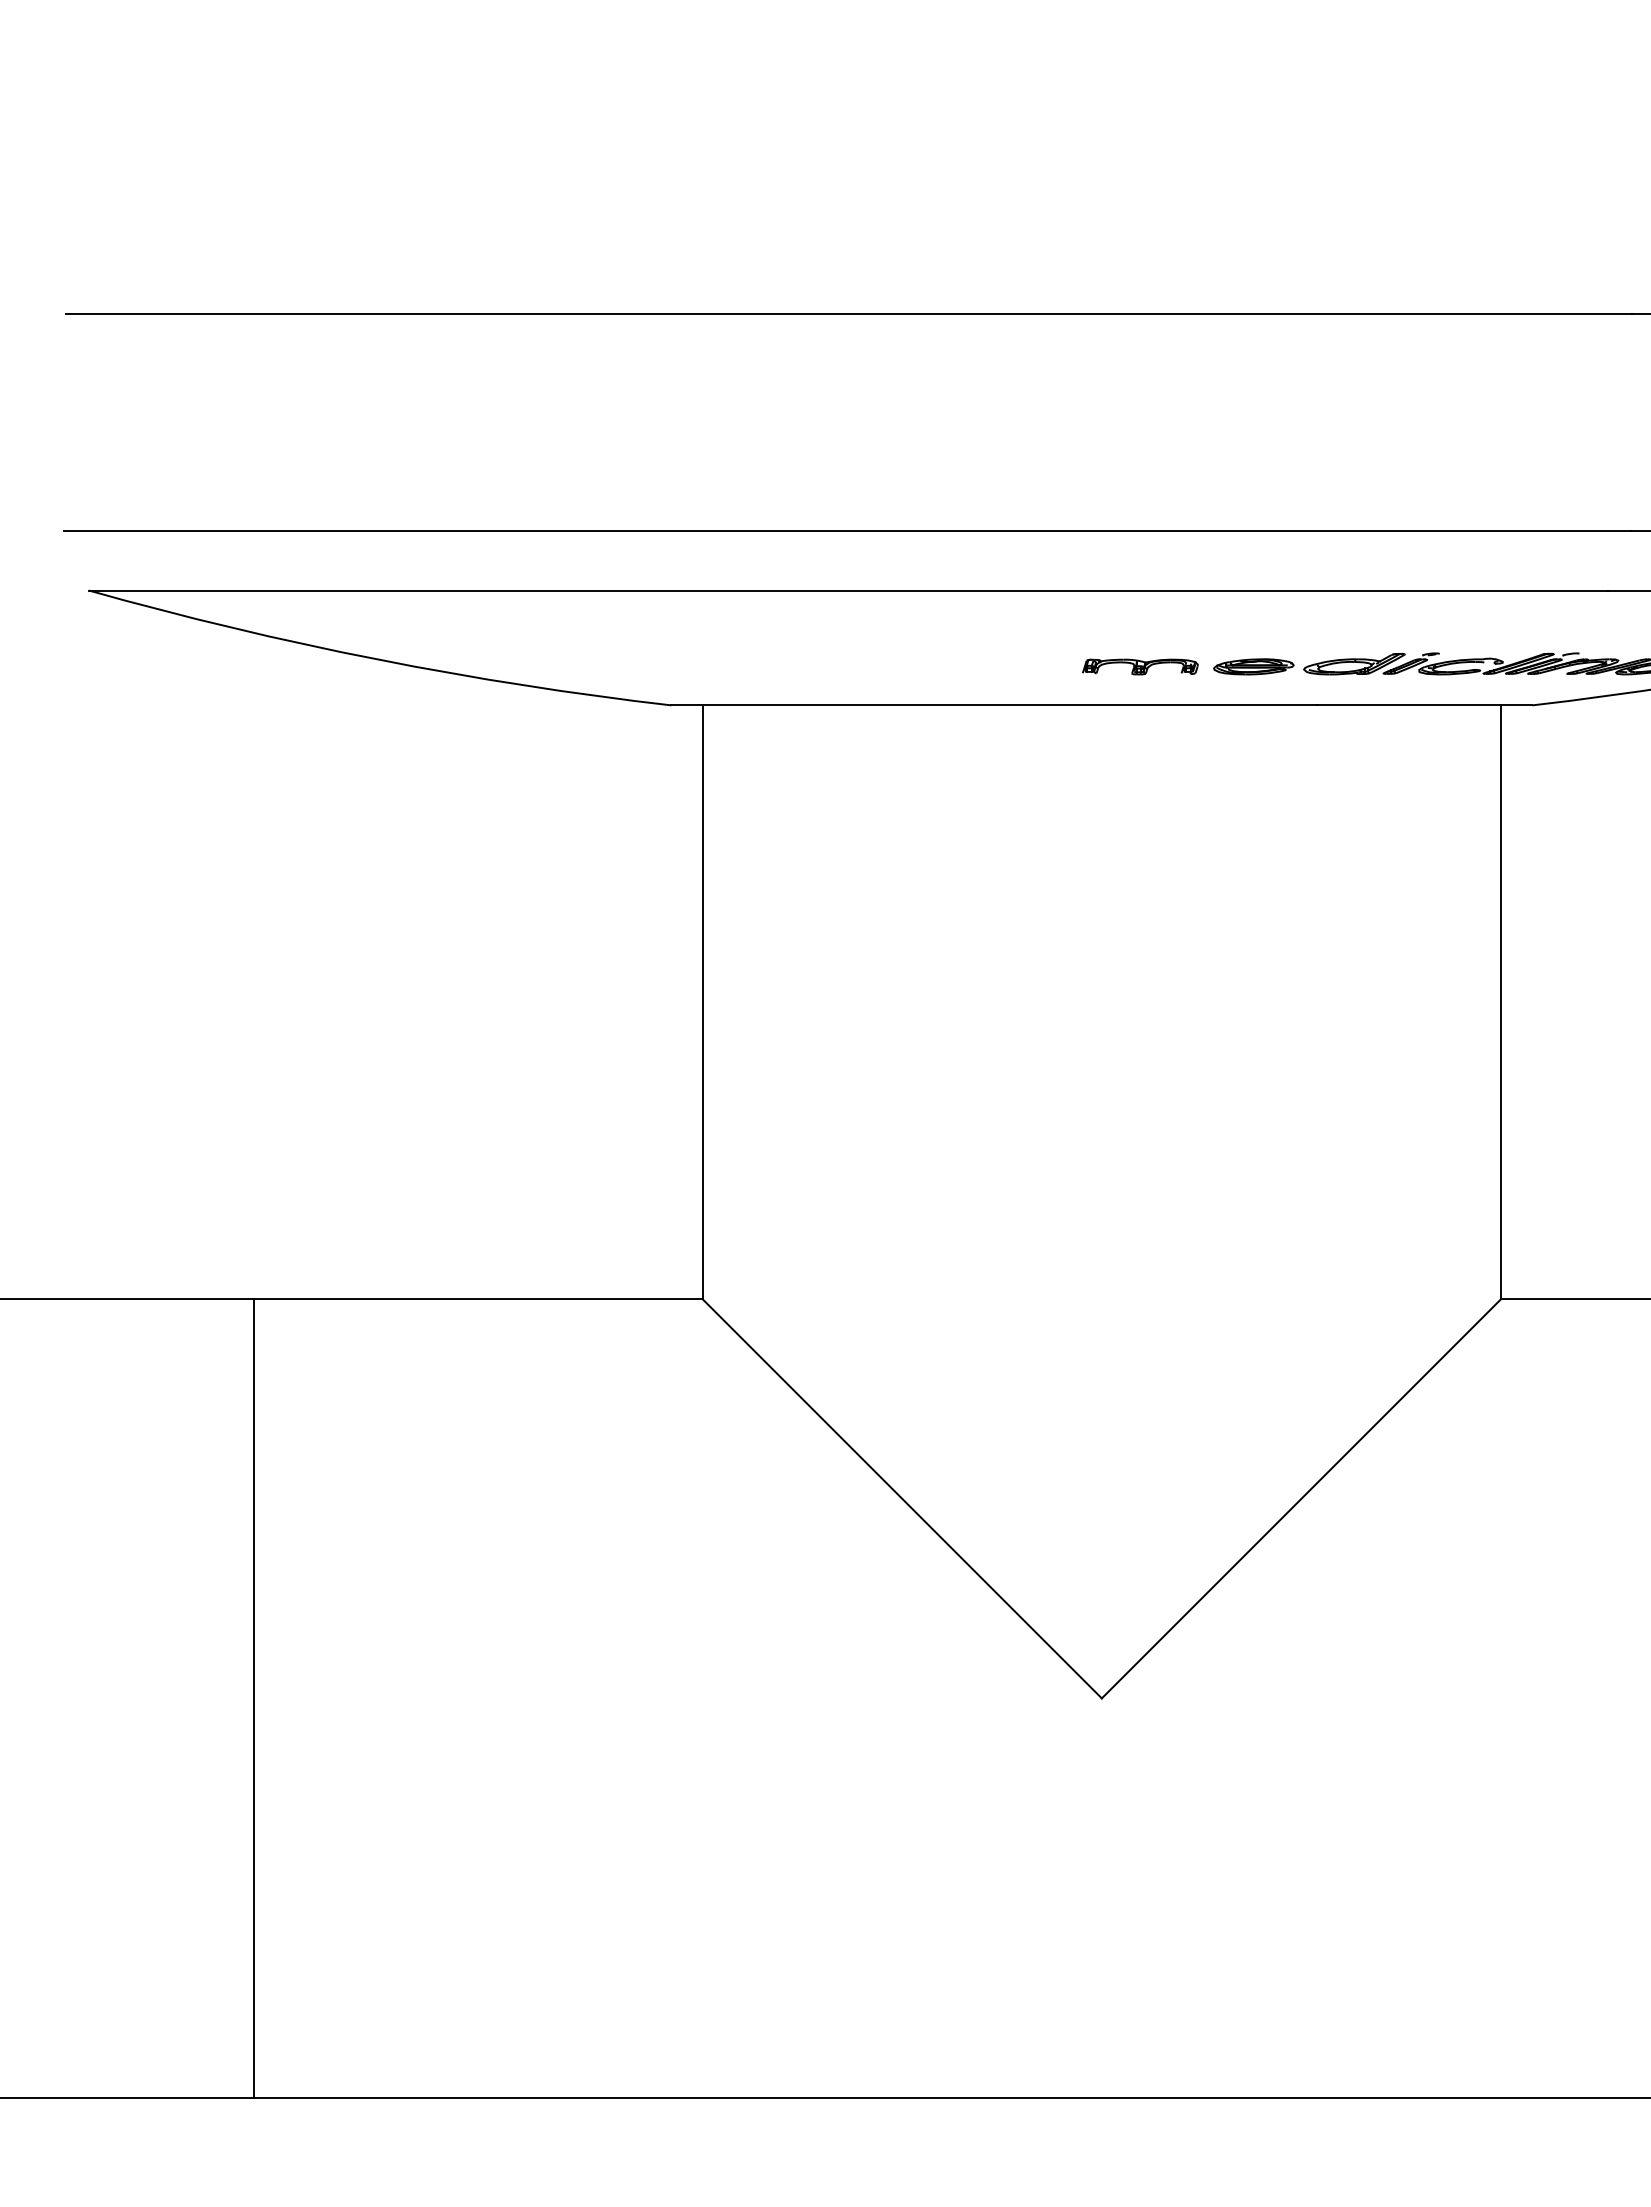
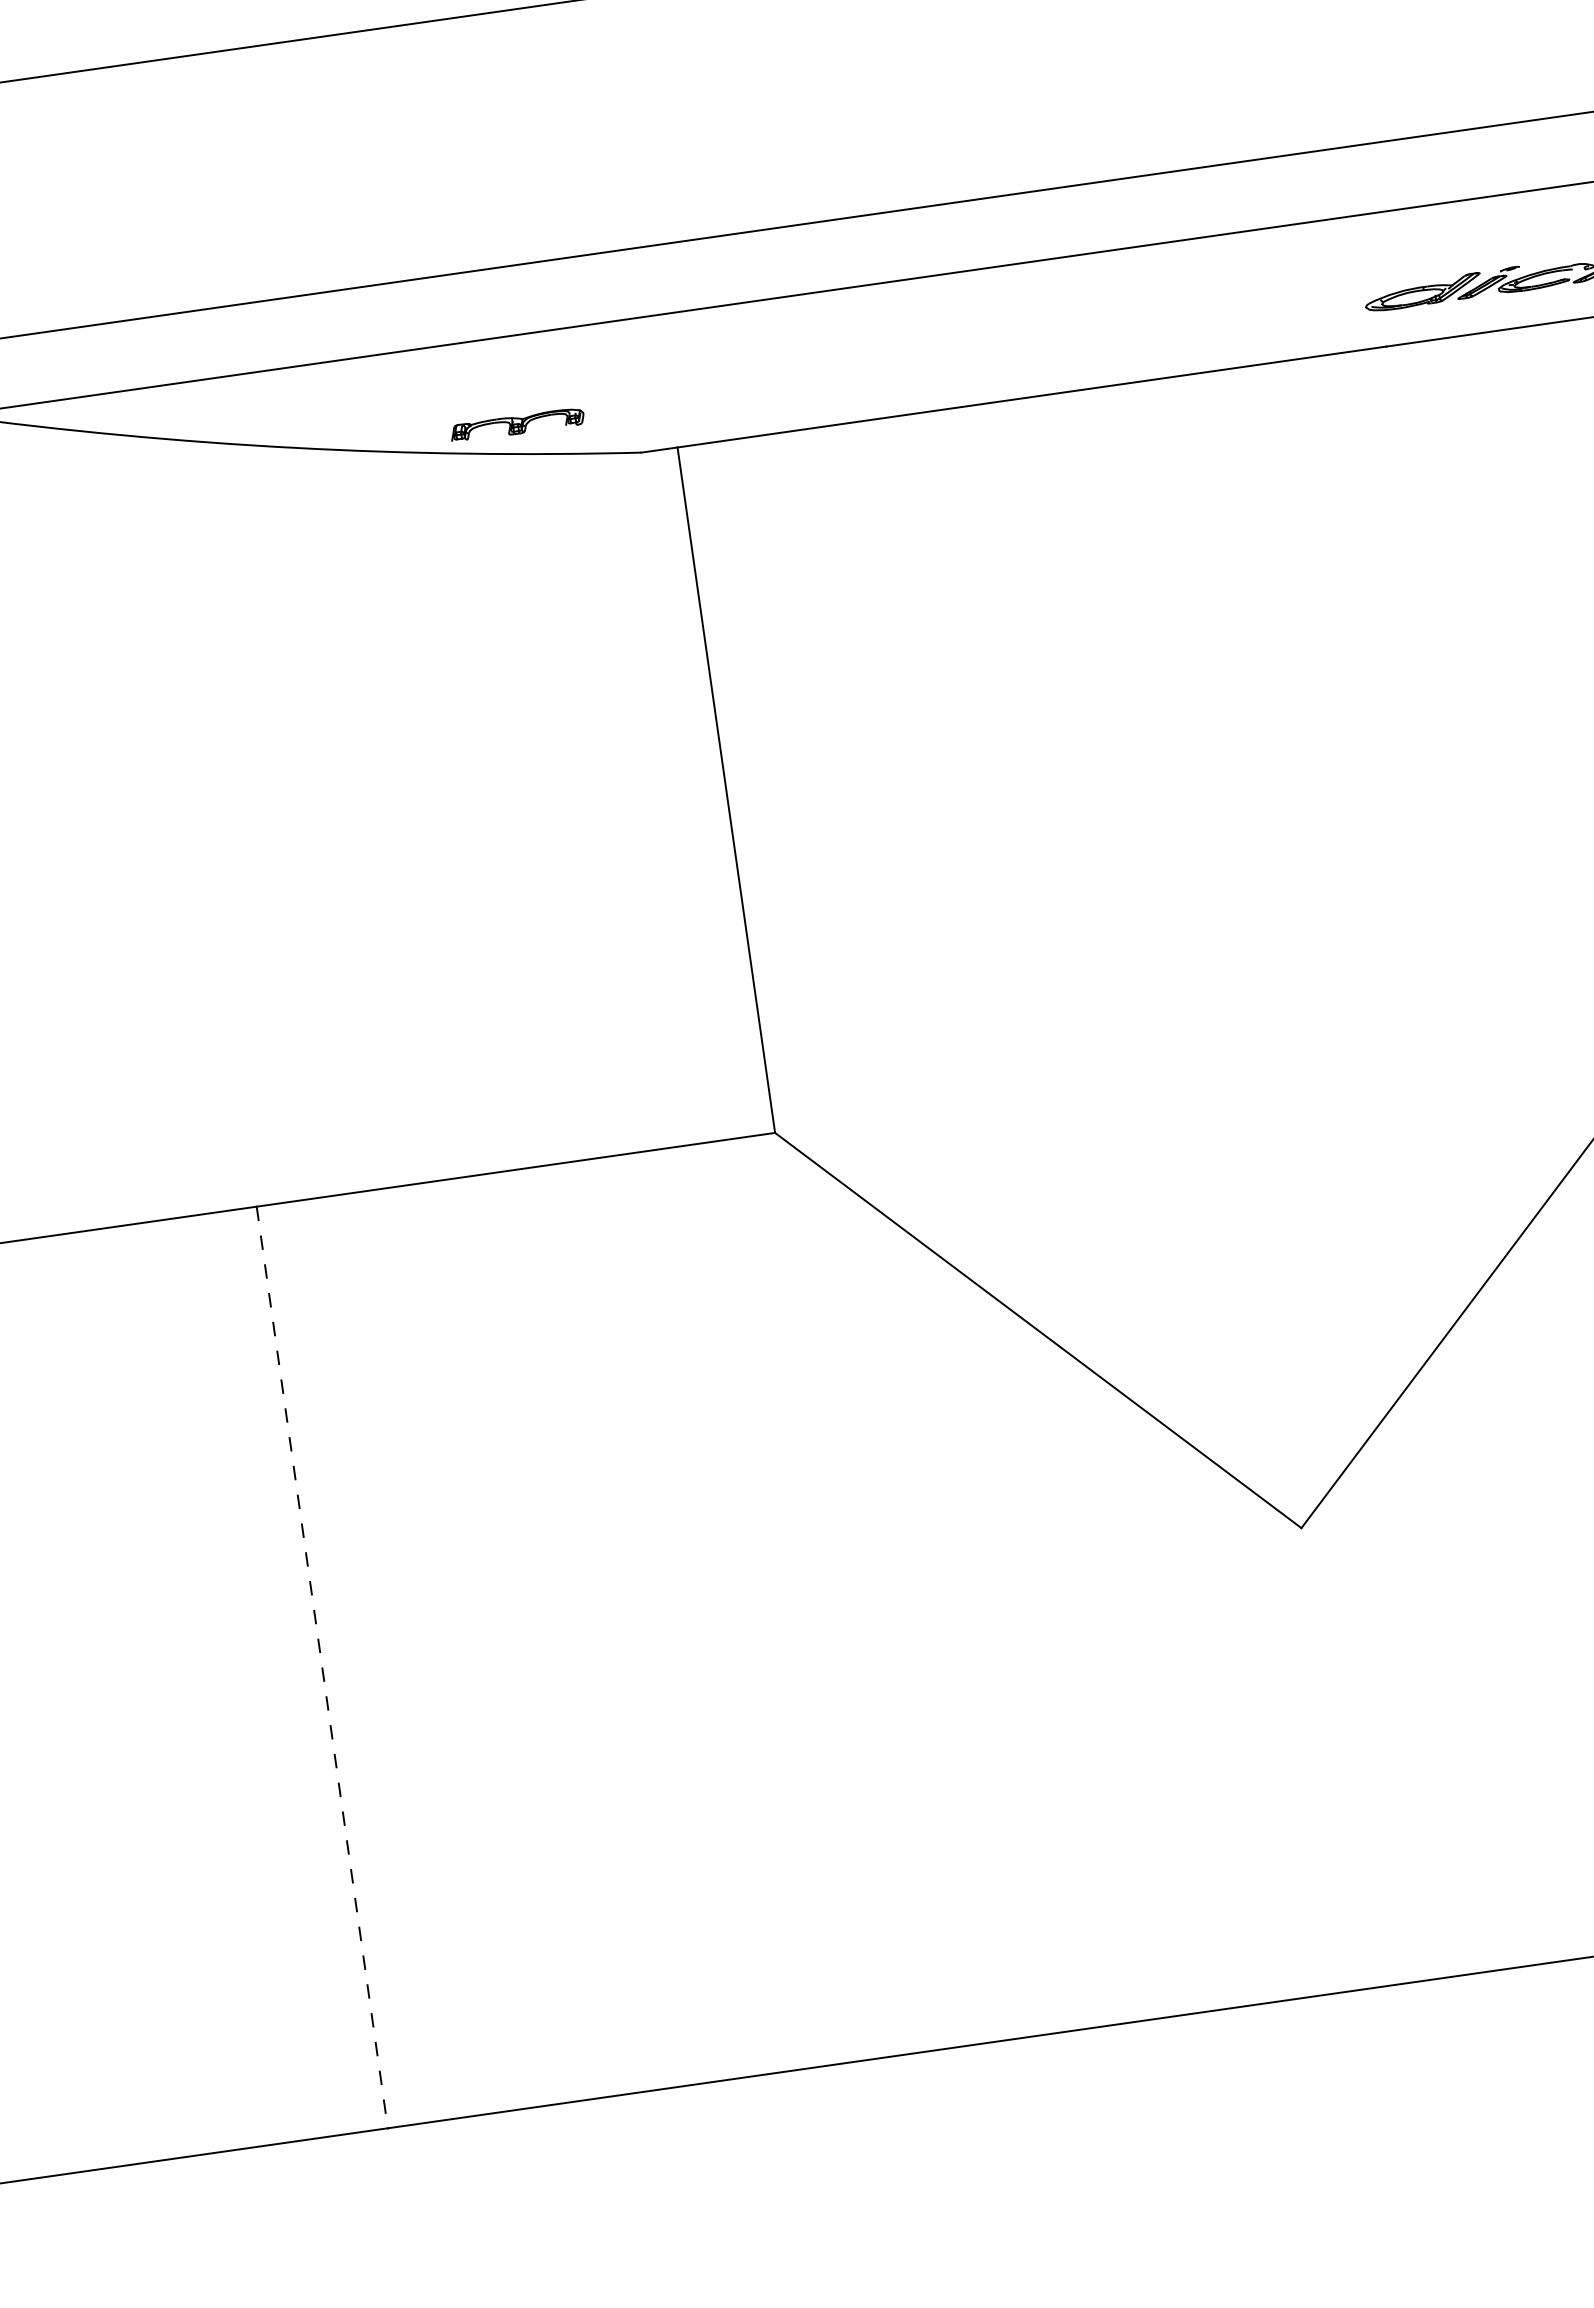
part: (1140, 666) -> (517, 424), moved
part: (1253, 666) -> (1307, 312), removed
line: (253, 1698) -> (322, 1667), solid -> dashed

